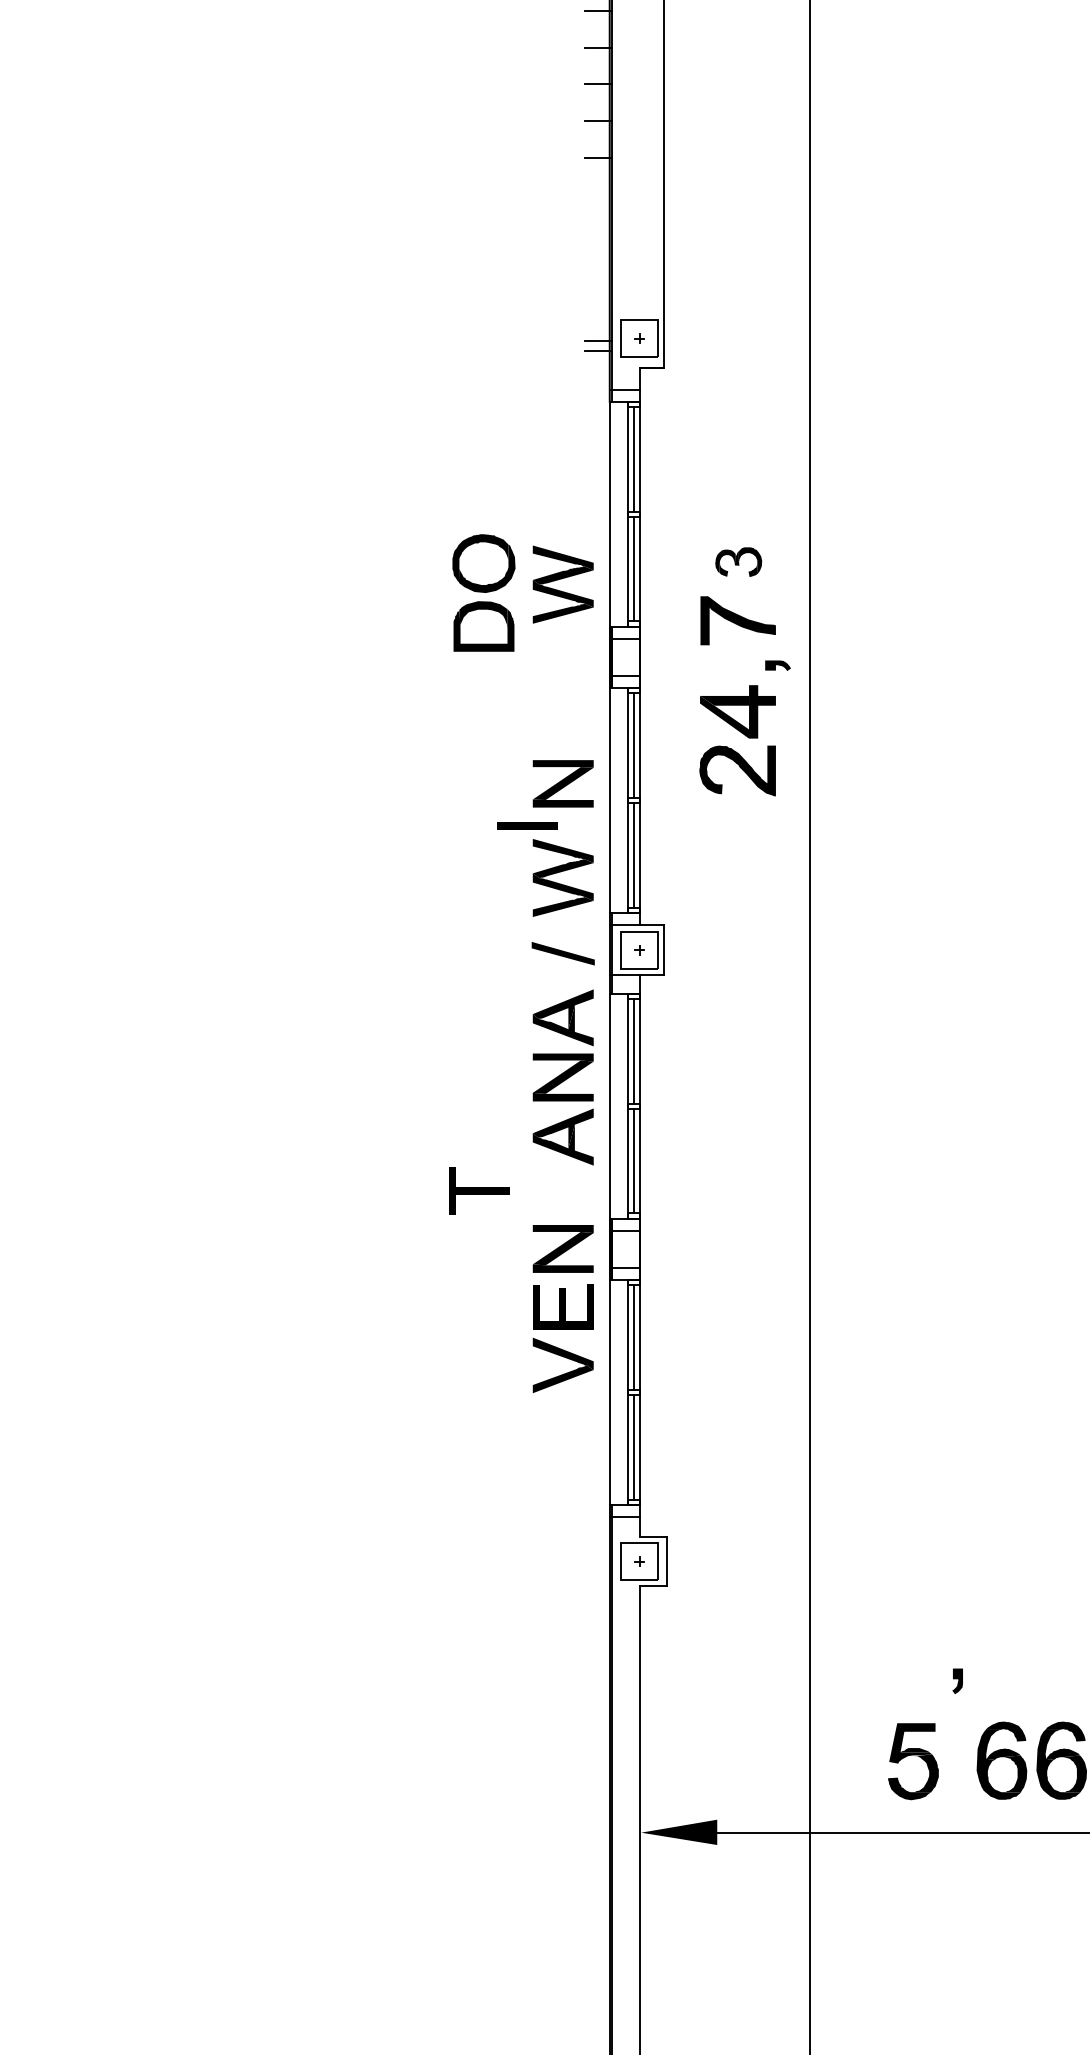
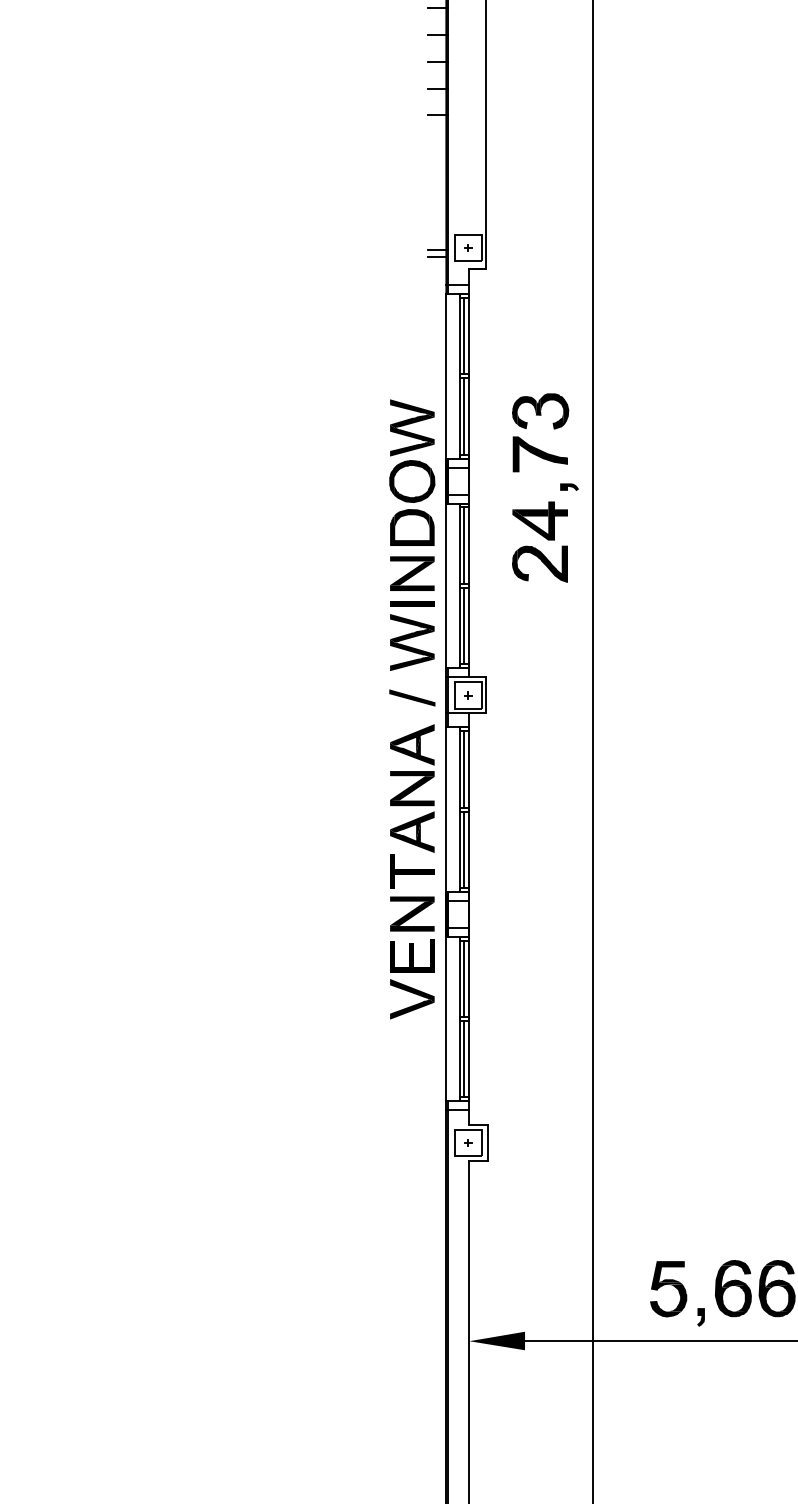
part: (738, 562) -> (540, 411), size x1.67
part: (484, 592) -> (412, 502), moved
part: (527, 824) -> (412, 603), moved
part: (480, 1190) -> (412, 871), moved
part: (956, 1681) -> (700, 1317), moved

